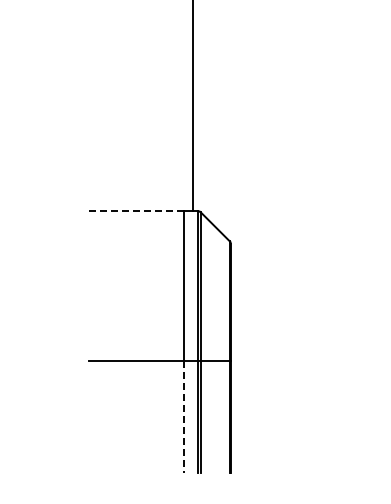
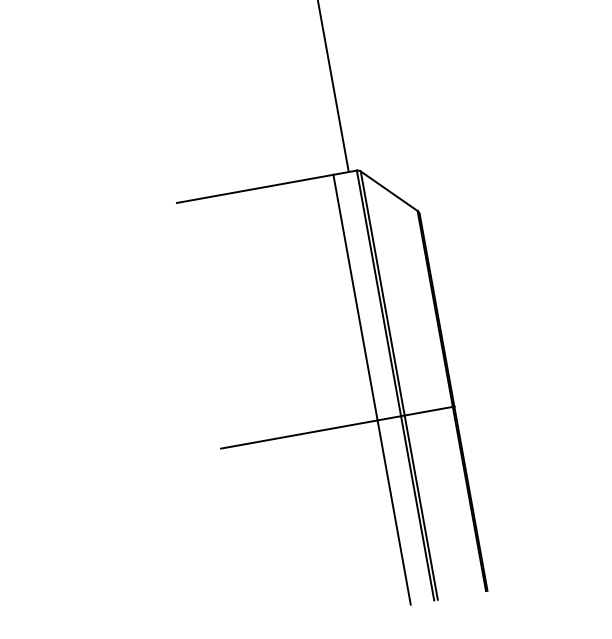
line: (136, 211) -> (255, 189), dashed -> solid
line: (184, 417) -> (394, 513), dashed -> solid

